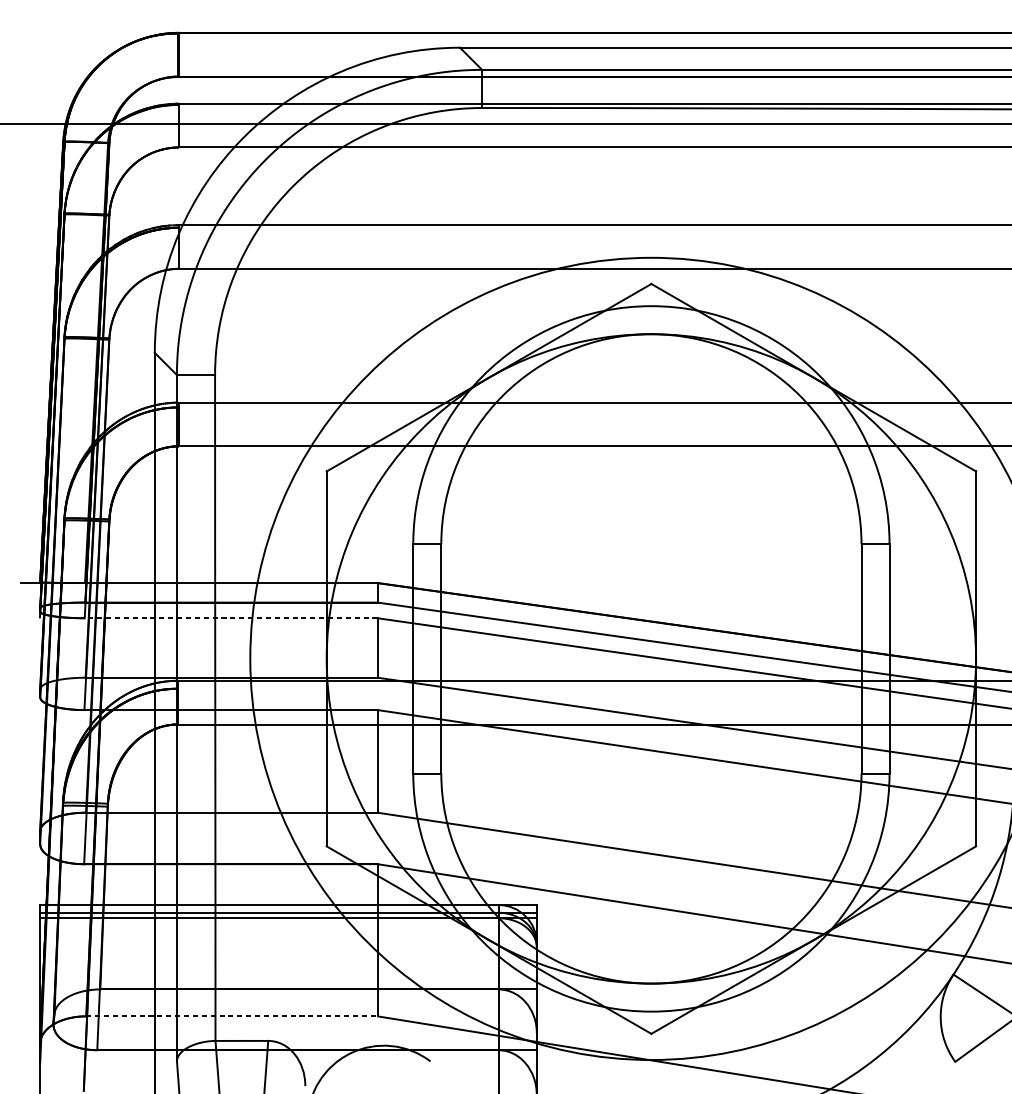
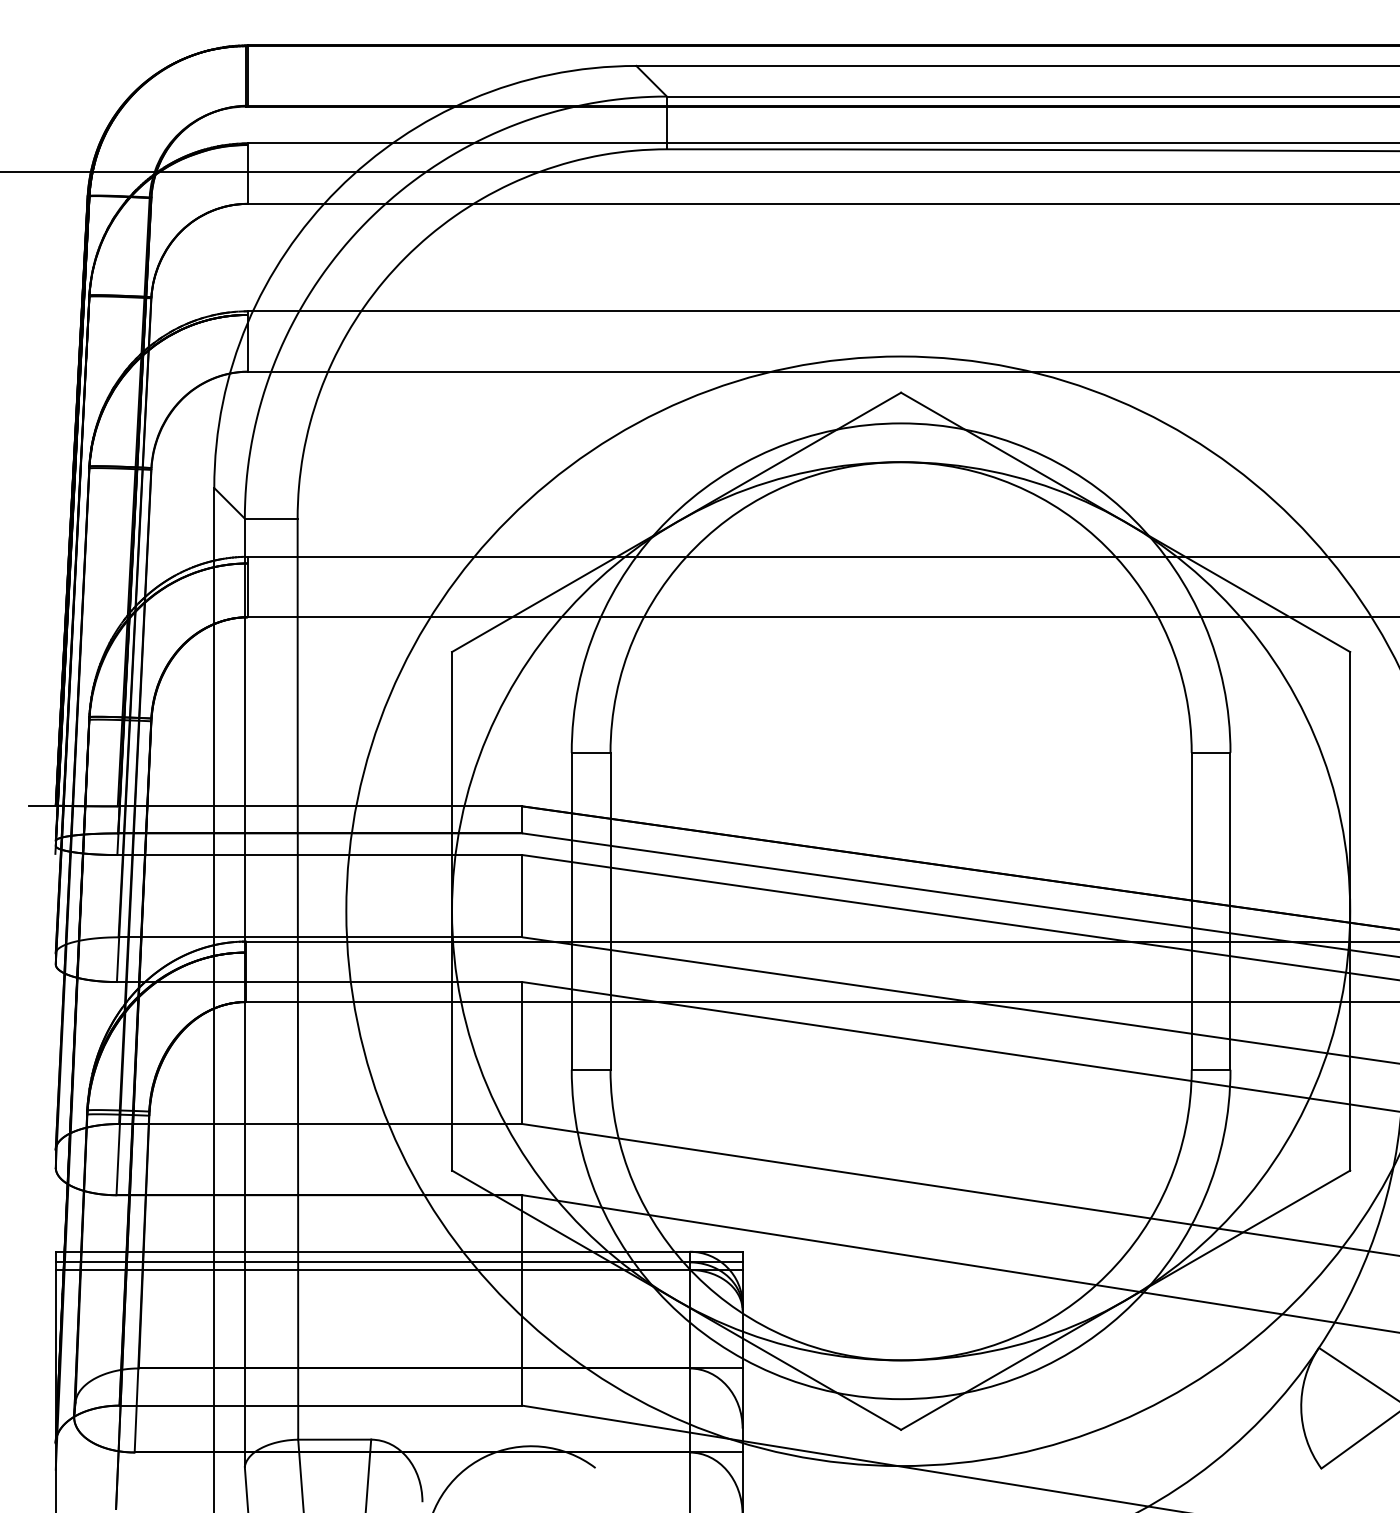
line: (230, 618) -> (319, 855), dashed -> solid
line: (232, 1016) -> (321, 1405), dashed -> solid

